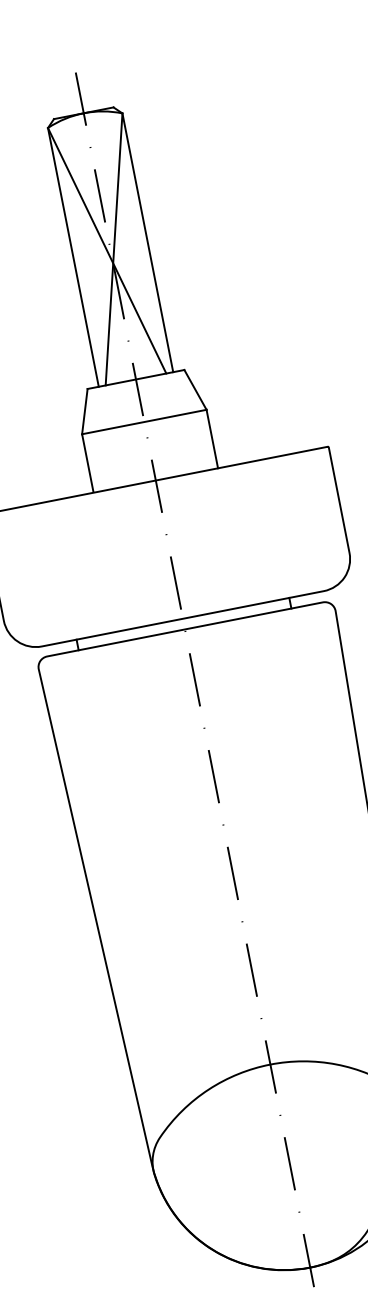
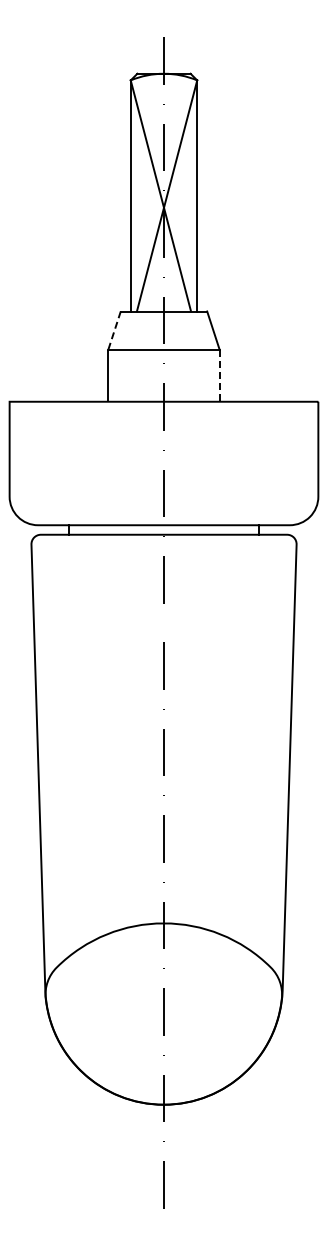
line: (84, 411) -> (114, 330), solid -> dashed
line: (212, 440) -> (219, 376), solid -> dashed

